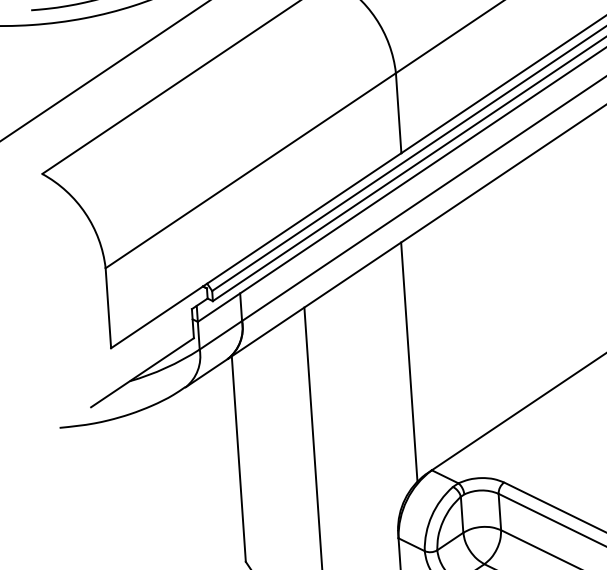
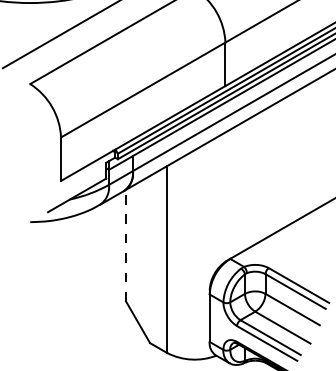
line: (410, 362) -> (222, 199), removed
line: (239, 458) -> (126, 245), solid -> dashed

